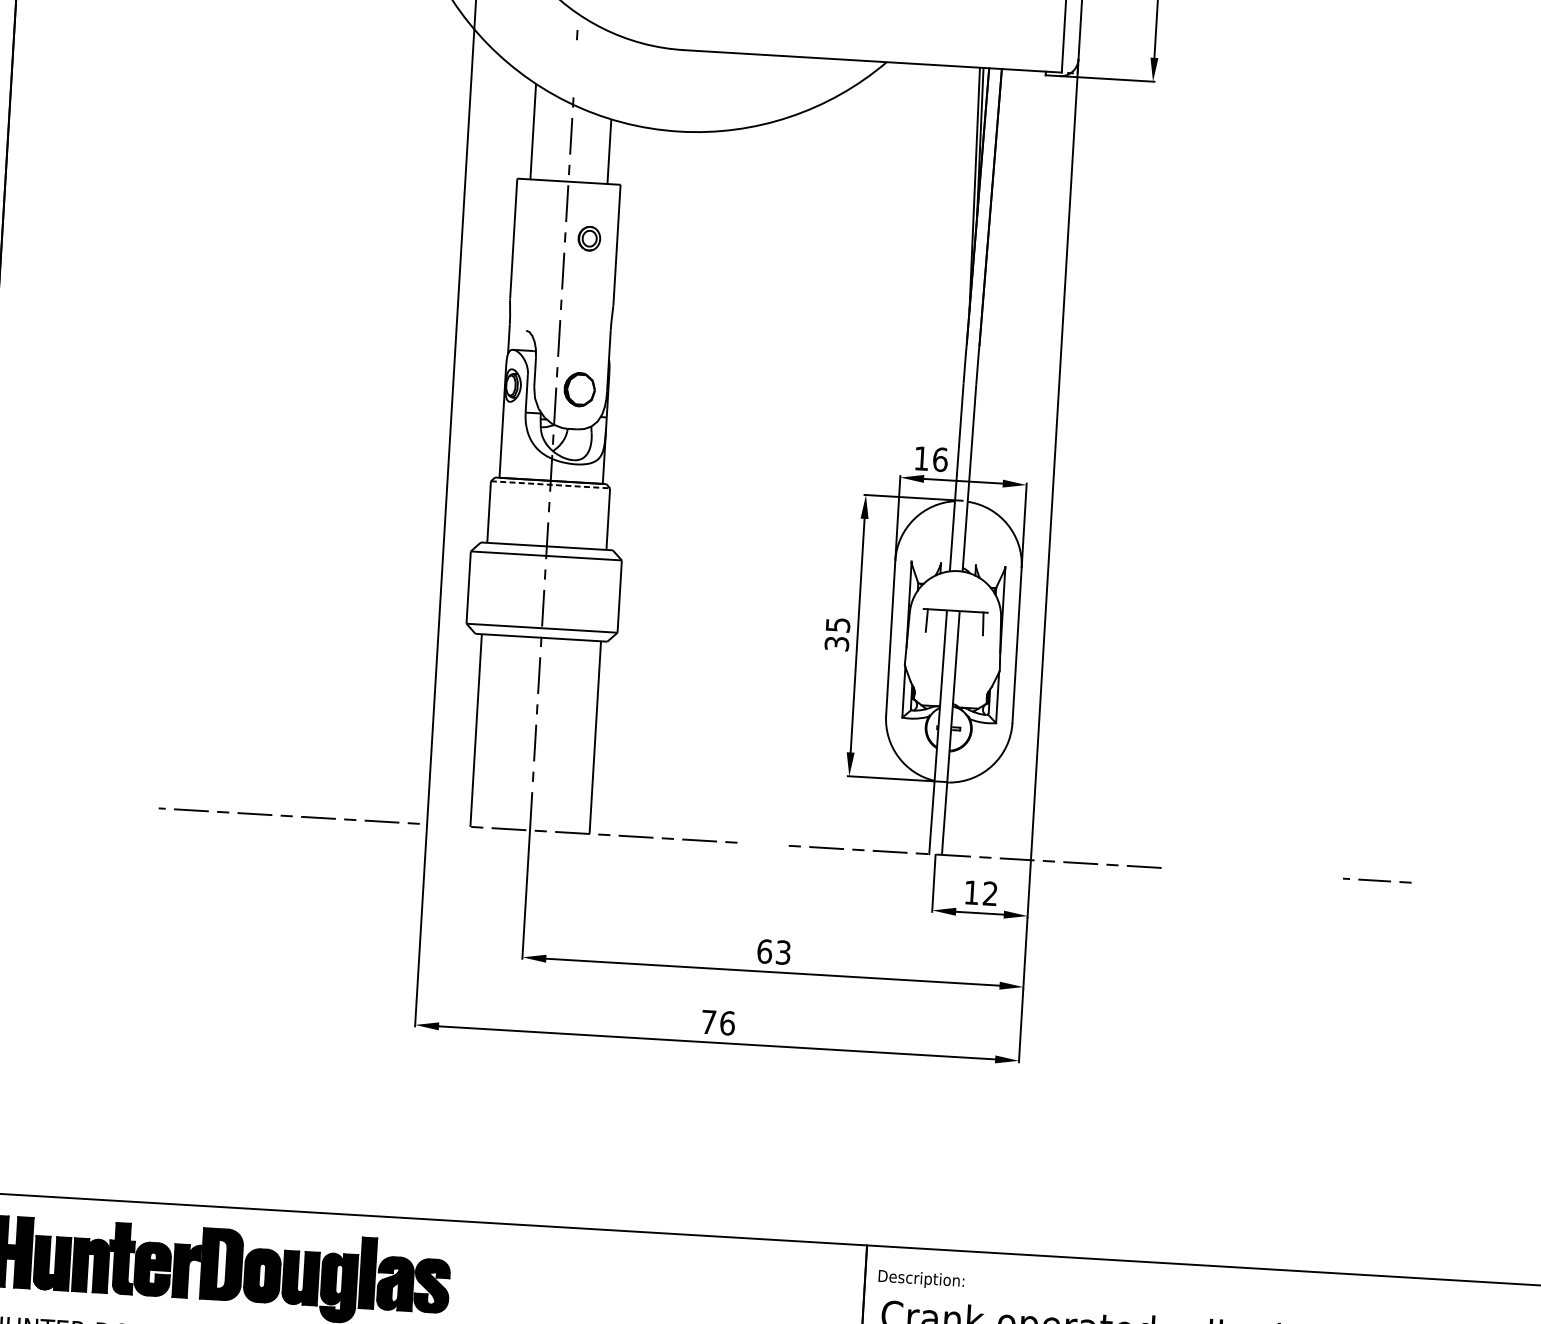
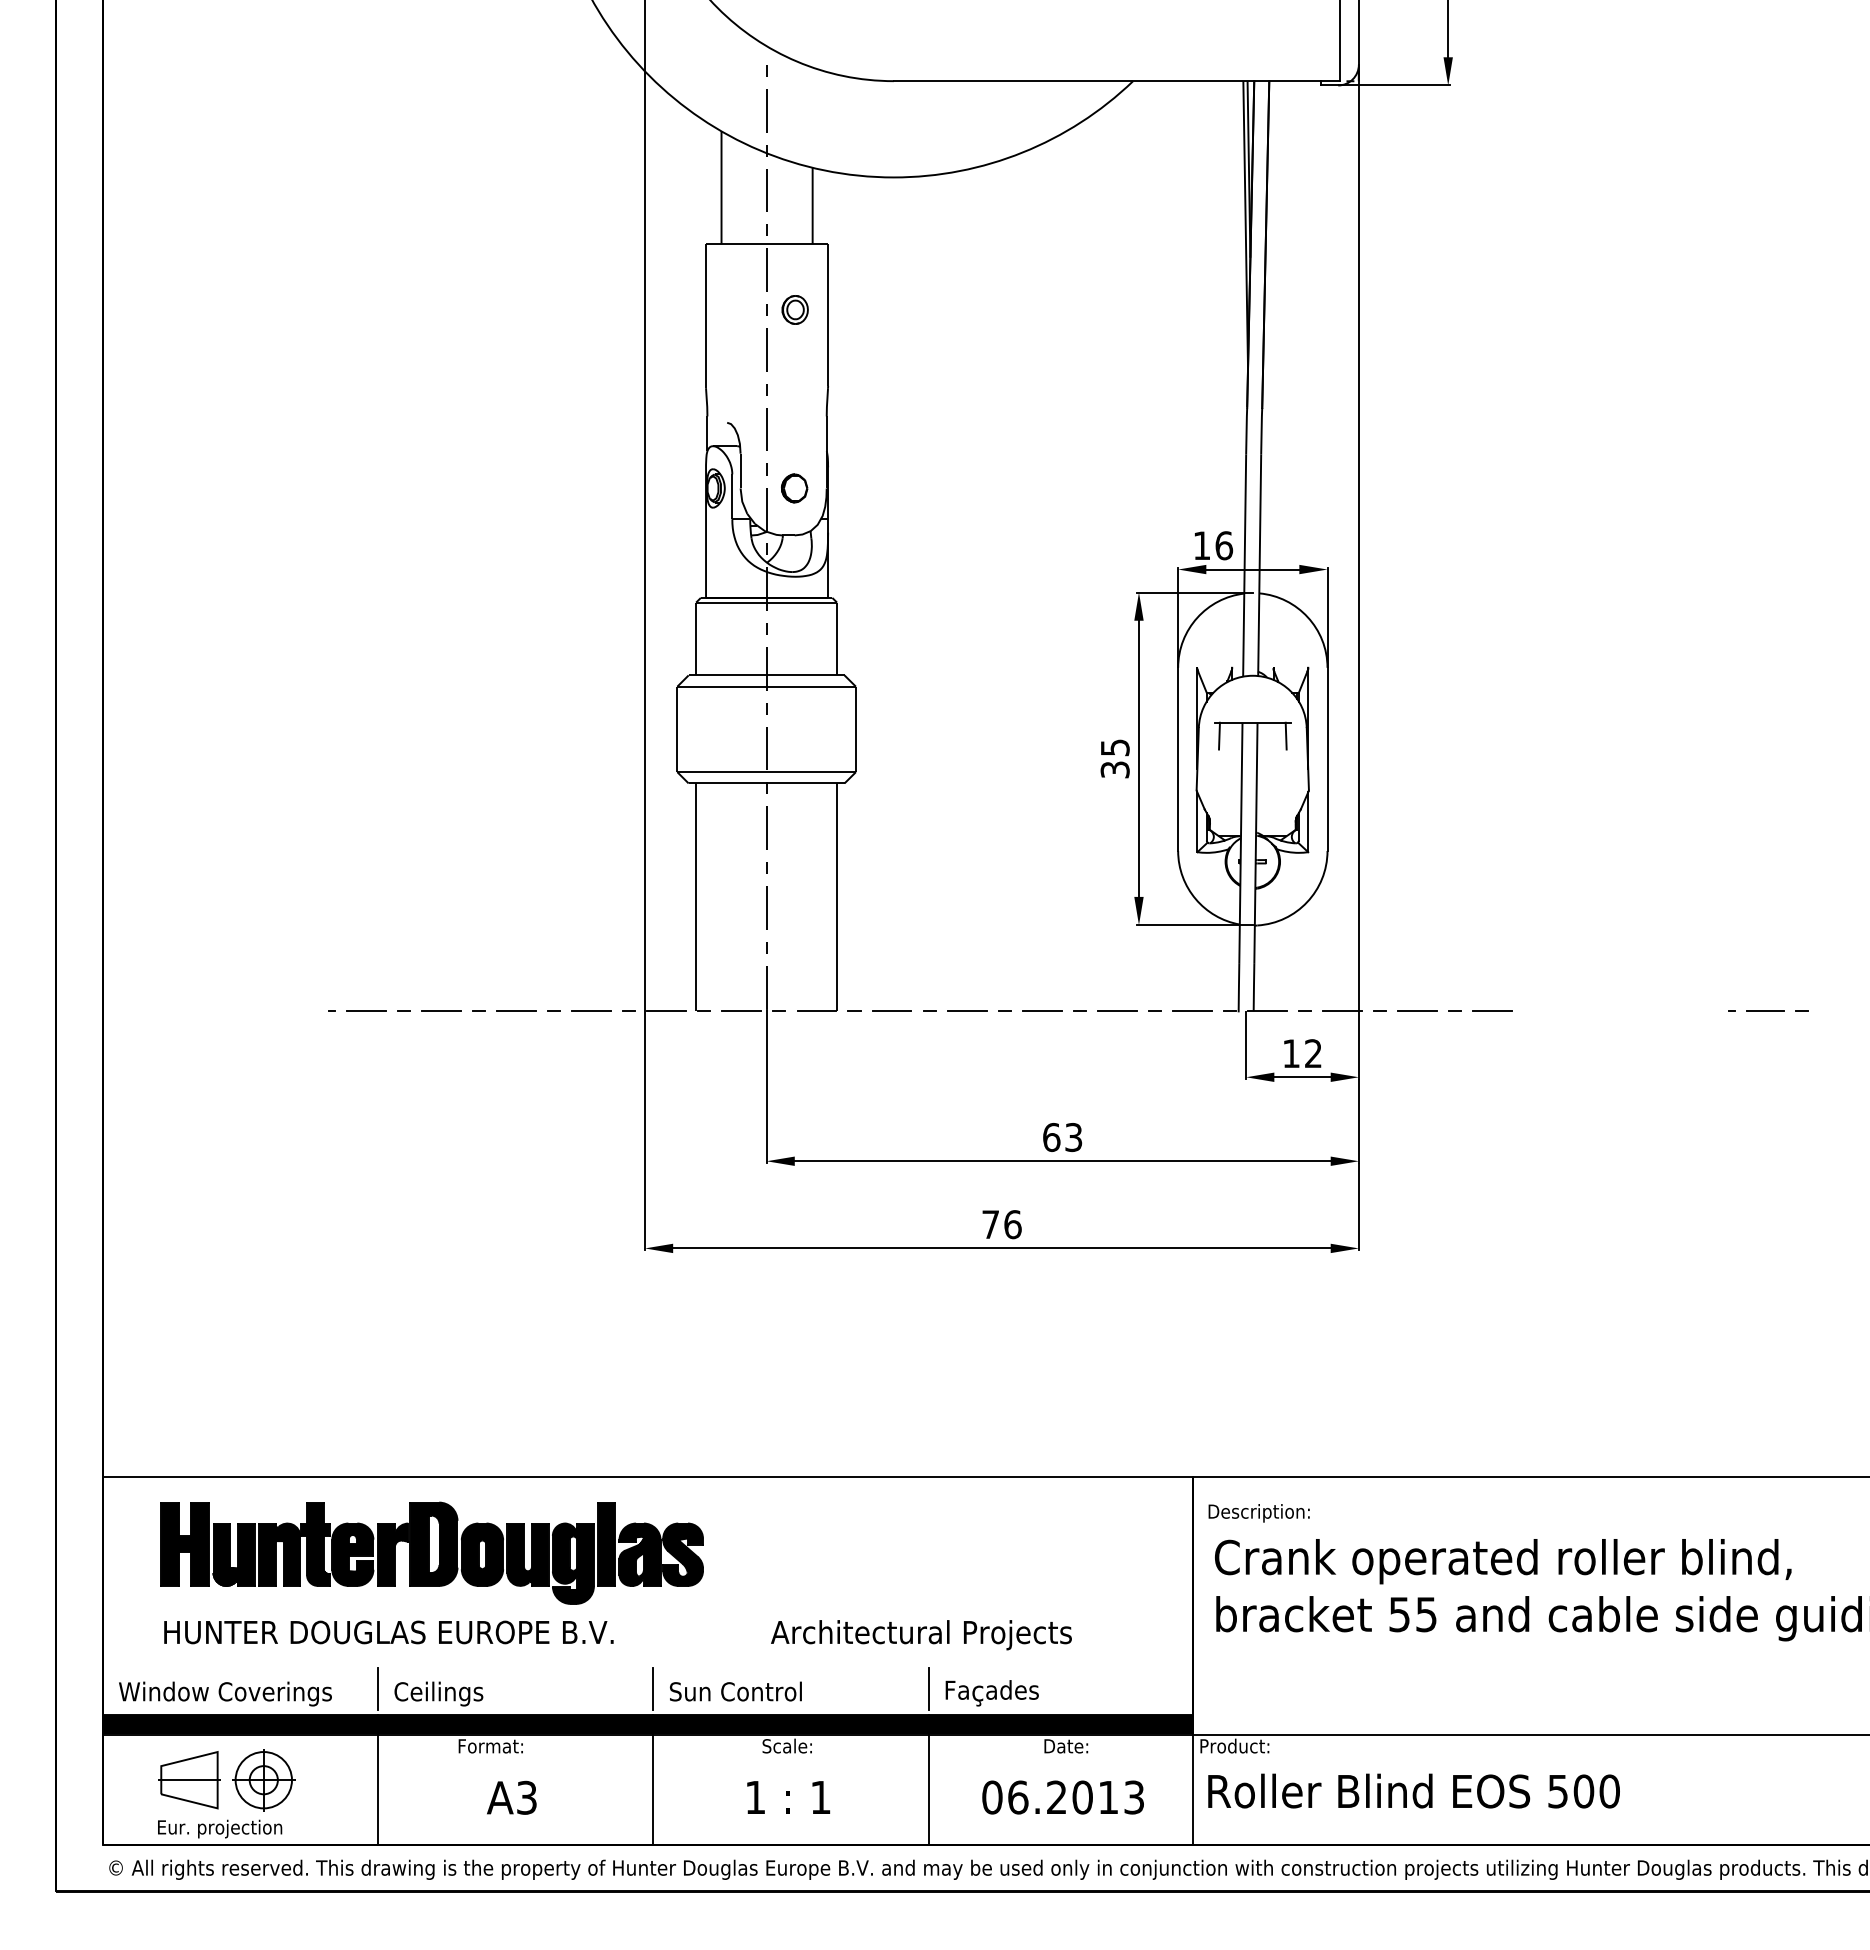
line: (575, 68) -> (766, 110), added
part: (579, 389) -> (794, 488), size x0.71
line: (551, 484) -> (767, 602), dashed -> solid
line: (445, 825) -> (666, 1011), added
line: (762, 844) -> (1041, 1011), added

